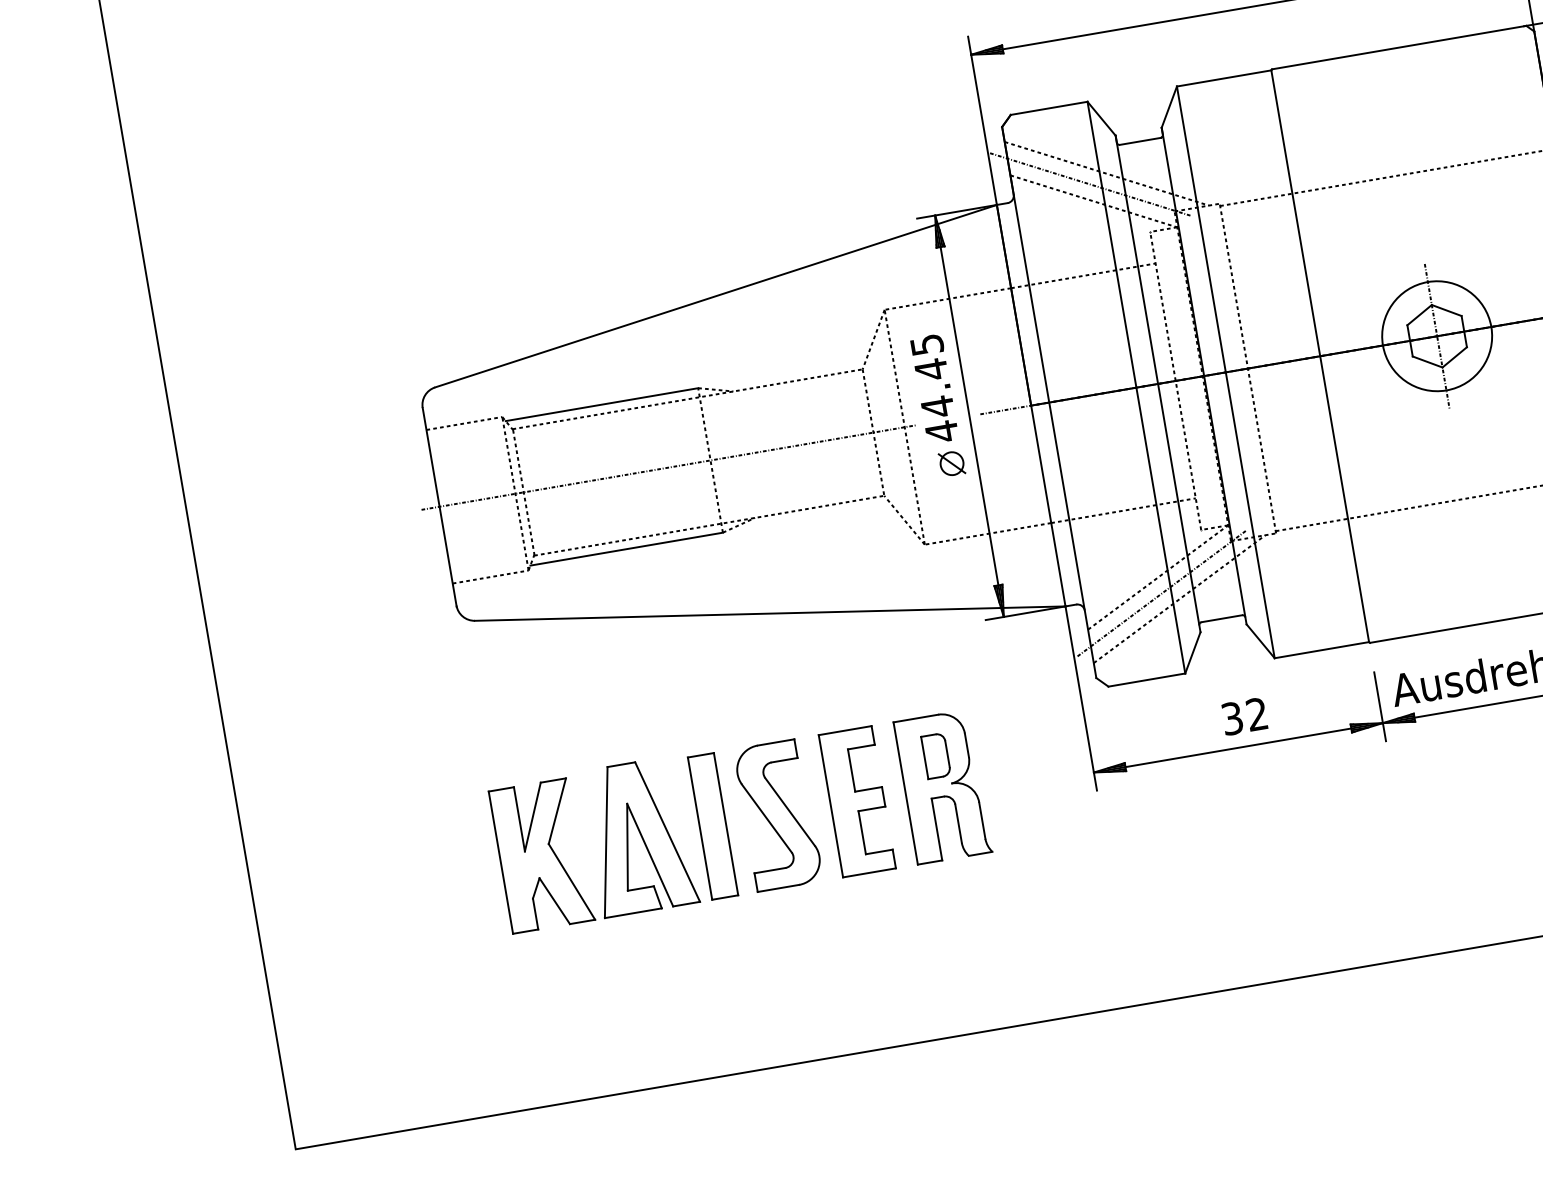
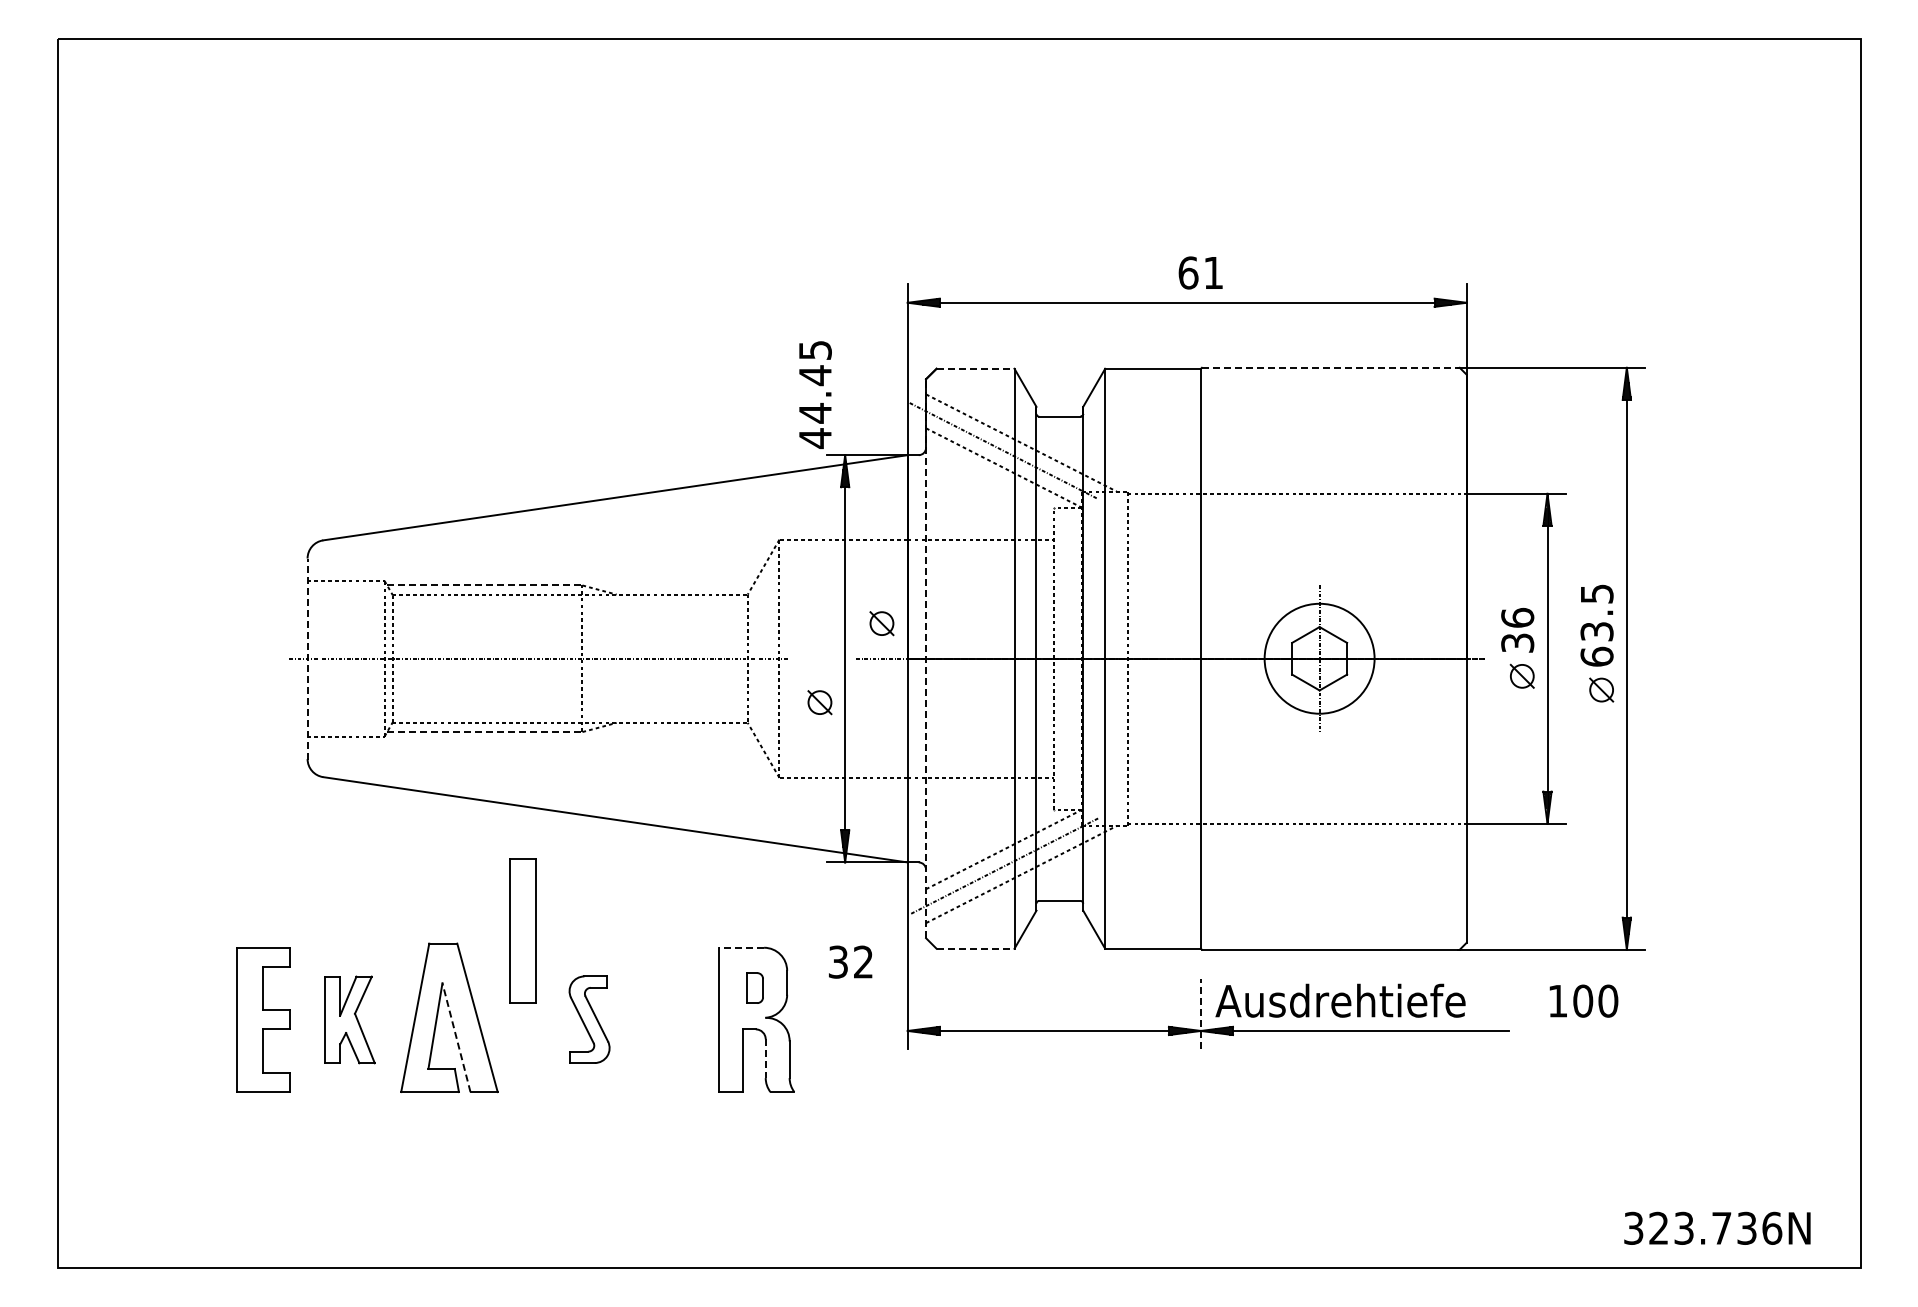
line: (1398, 47) -> (1330, 367), solid -> dashed
line: (1049, 108) -> (975, 368), solid -> dashed
part: (999, 375) -> (881, 623), added
text: (934, 388) -> (815, 394), moved
line: (1049, 402) -> (926, 658), solid -> dashed
line: (601, 404) -> (484, 585), solid -> dashed
line: (439, 507) -> (307, 659), solid -> dashed
line: (626, 549) -> (484, 732), solid -> dashed
line: (1146, 679) -> (975, 948), solid -> dashed
line: (1379, 706) -> (1200, 1014), solid -> dashed
text: (1244, 715) -> (850, 961), moved
line: (915, 718) -> (741, 947), solid -> dashed
part: (935, 755) -> (754, 987), size x0.7
part: (857, 801) -> (263, 1019), moved
part: (778, 814) -> (589, 1019), size x0.6
line: (958, 824) -> (765, 1059), solid -> dashed
part: (712, 826) -> (522, 930), moved
part: (541, 855) -> (349, 1019), size x0.6
line: (650, 855) -> (456, 1037), solid -> dashed

